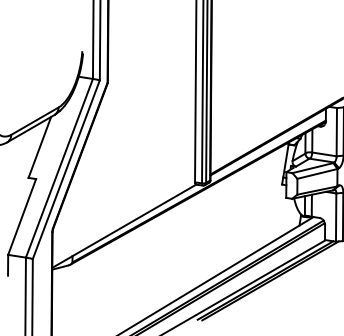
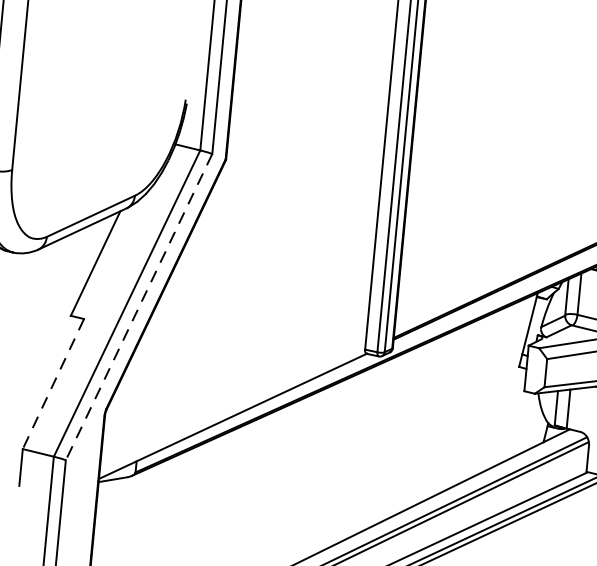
line: (66, 170) -> (139, 308), solid -> dashed
line: (21, 217) -> (52, 384), solid -> dashed

